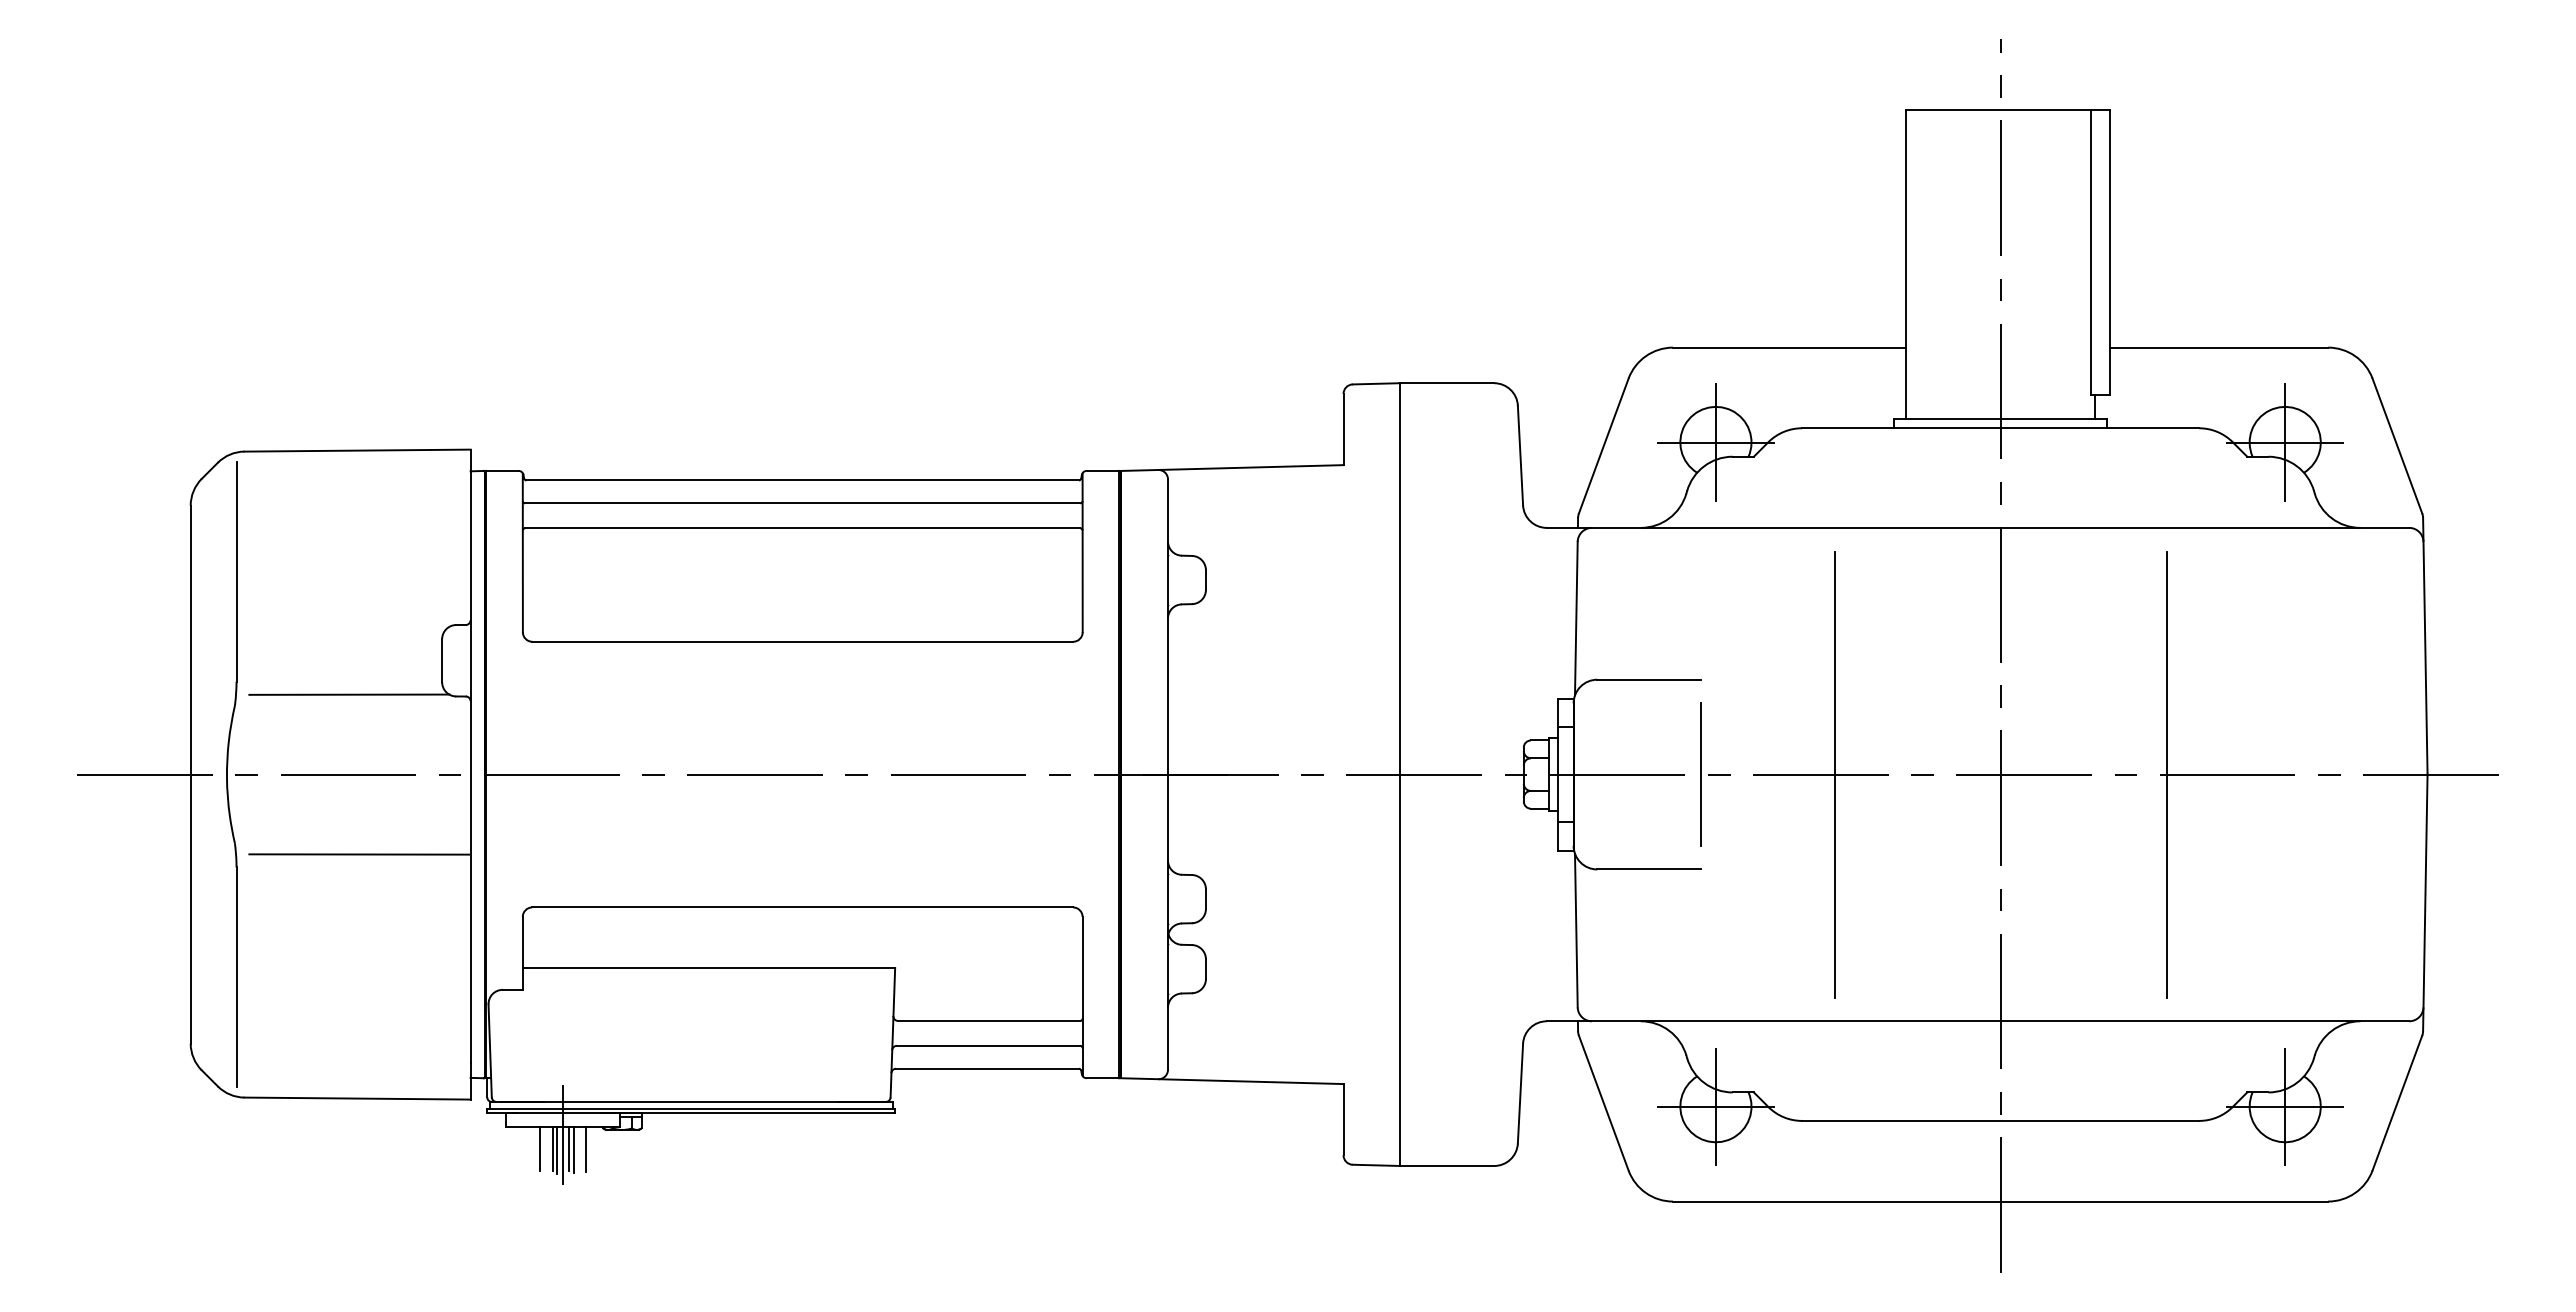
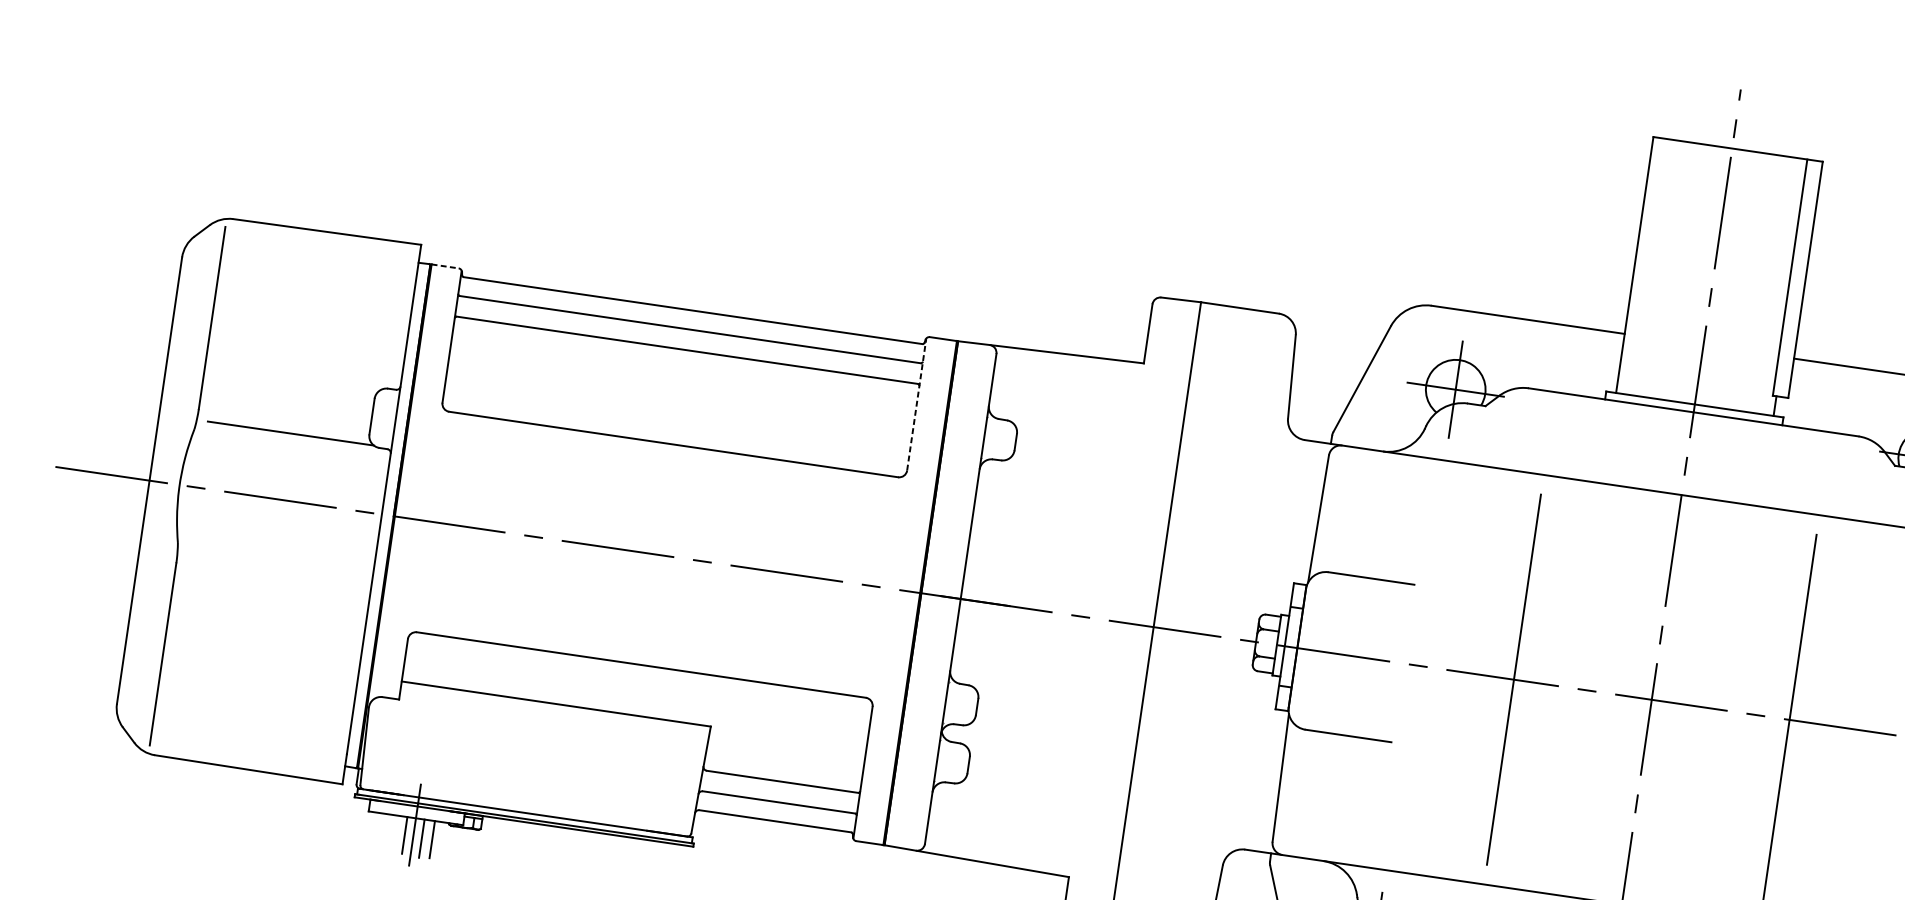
line: (503, 470) -> (446, 266), solid -> dashed
line: (1082, 552) -> (916, 404), solid -> dashed
line: (1700, 774) -> (1402, 663), removed
line: (359, 854) -> (279, 567), removed
line: (569, 1148) -> (418, 836), removed
line: (540, 1149) -> (394, 834), removed
line: (556, 1150) -> (407, 836), removed

